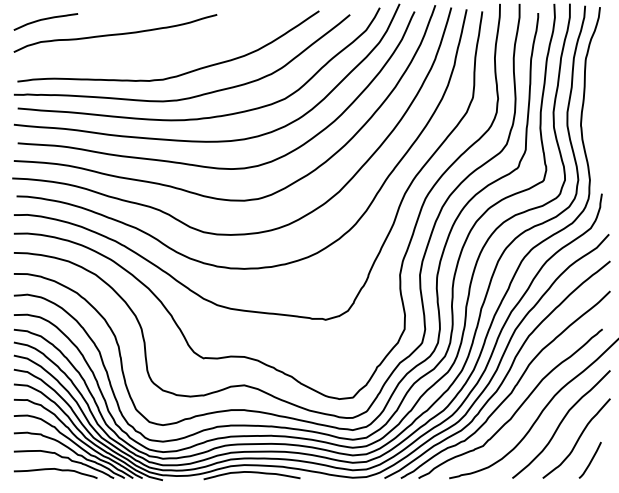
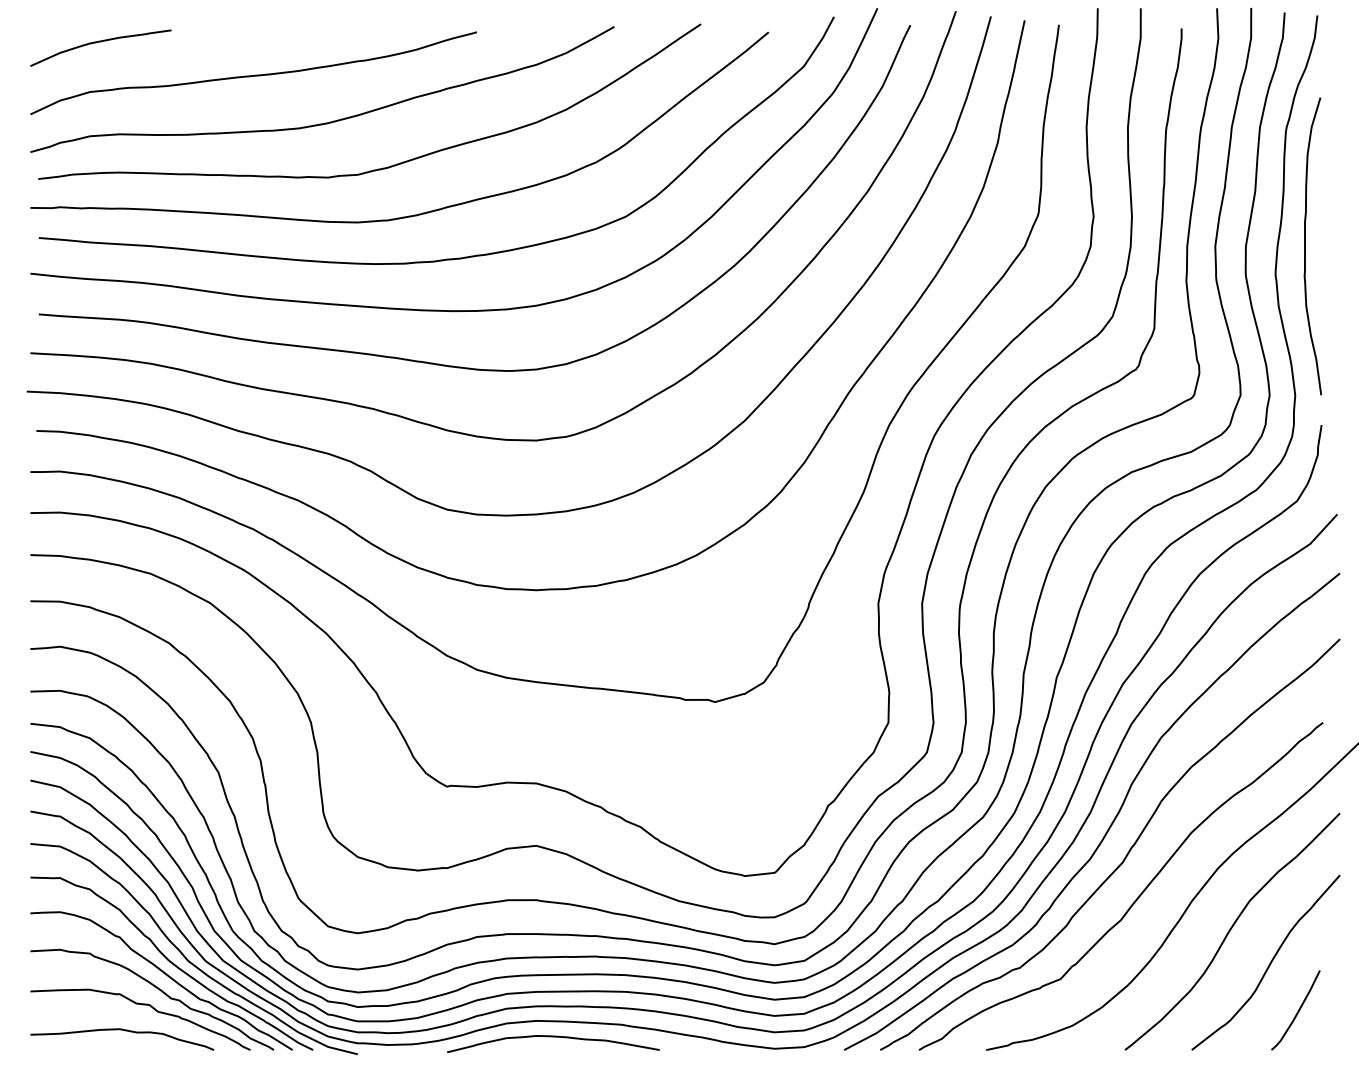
curve: (151, 54) -> (332, 119), added
curve: (595, 112) -> (1307, 246), added

